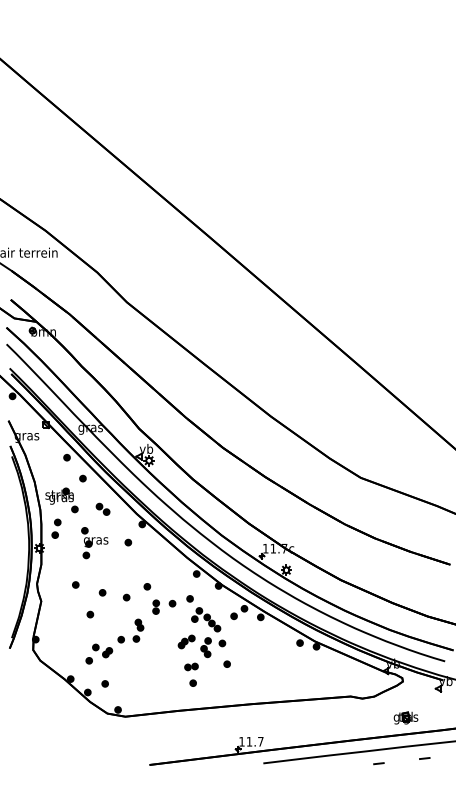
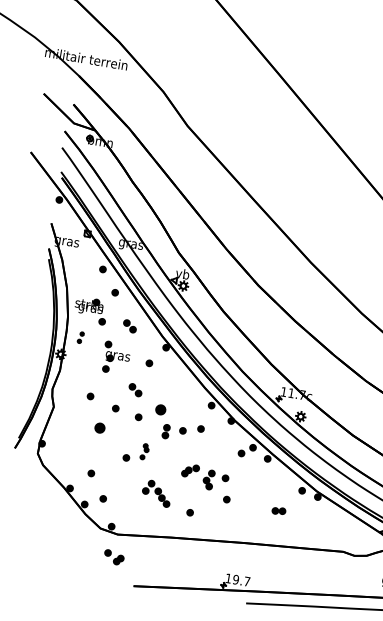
part: (56, 528) -> (80, 337), size x0.6
part: (118, 570) -> (135, 389), added
part: (147, 586) -> (161, 409), size x1.6
part: (90, 614) -> (100, 427), size x1.6
part: (206, 619) -> (157, 493), moved
part: (138, 630) -> (144, 451), size x0.7
part: (102, 650) -> (114, 557), moved
part: (191, 666) -> (279, 510), moved
text: (249, 741) -> (236, 579), 11.7 -> 19.7

